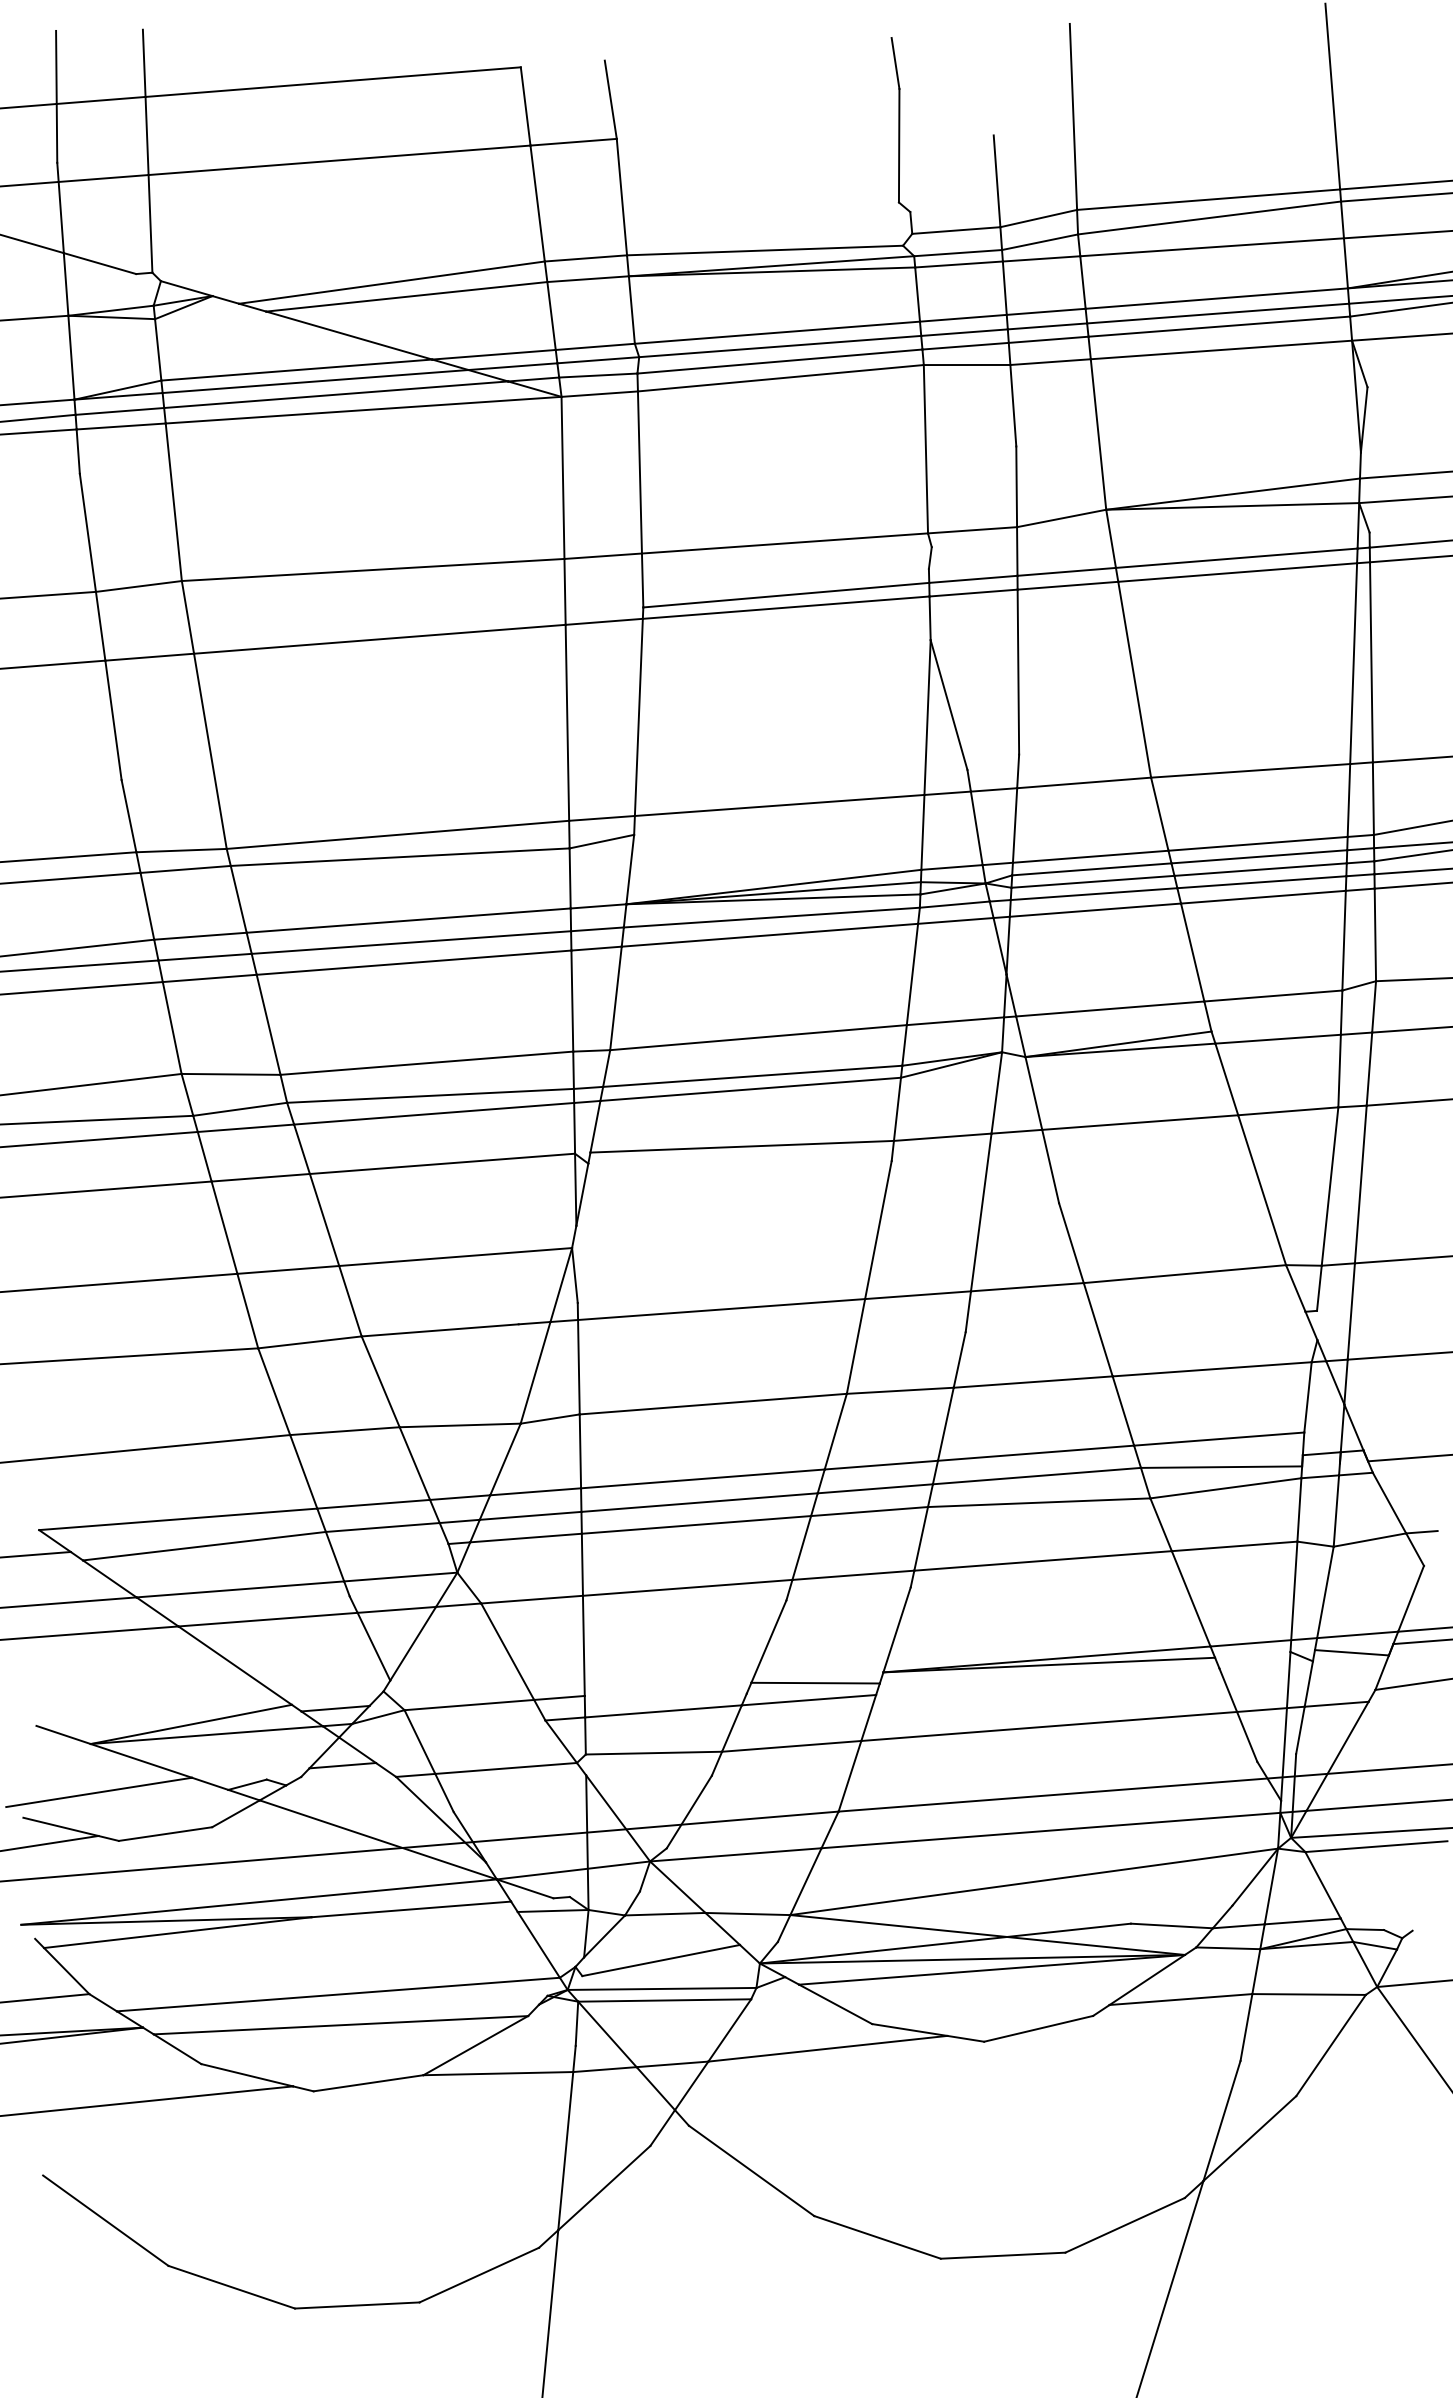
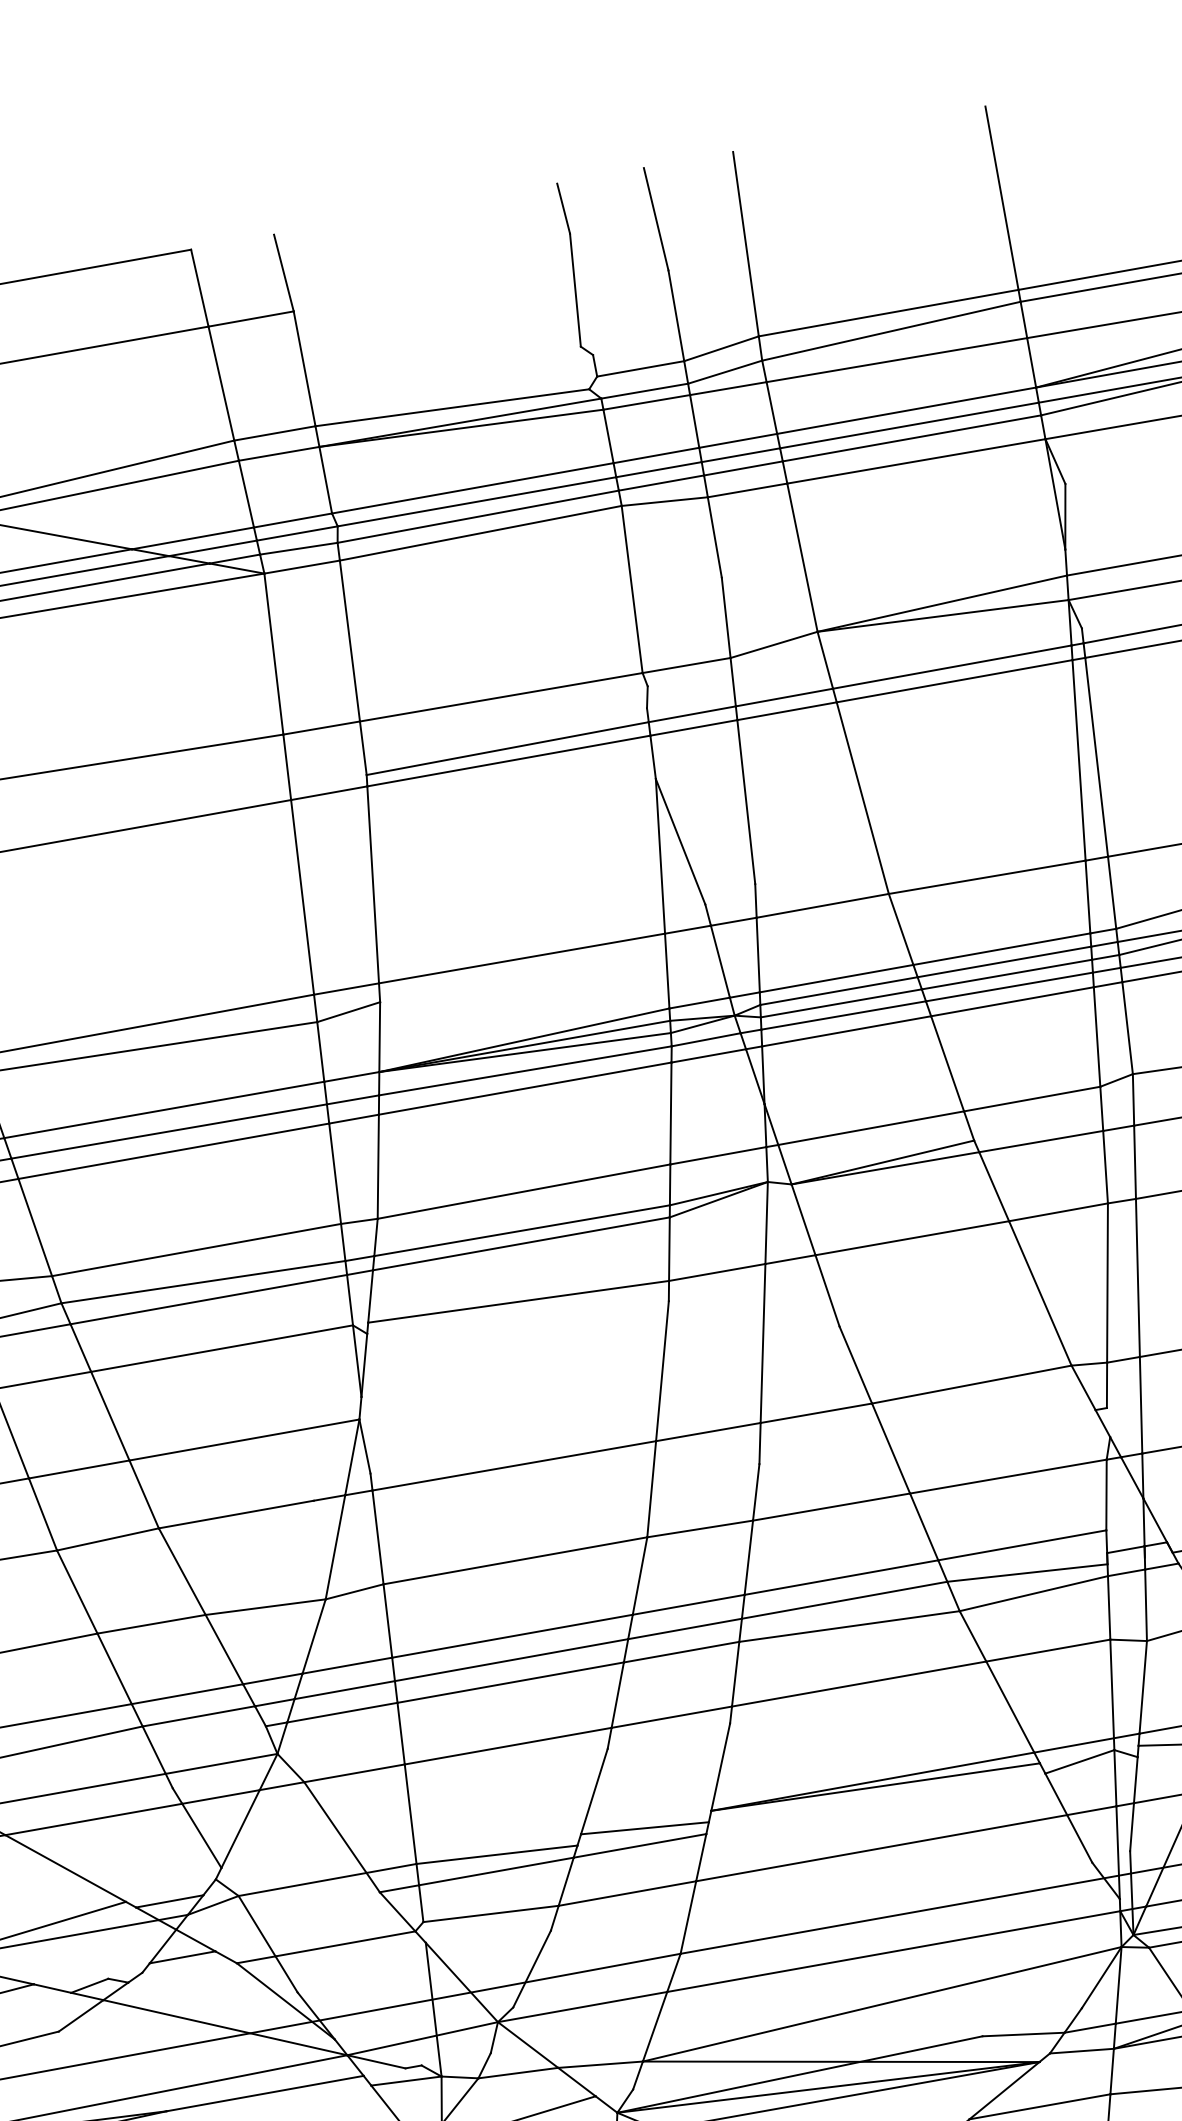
line: (986, 83) -> (656, 219), added
line: (1254, 1659) -> (1079, 1761), added
line: (665, 1694) -> (496, 1854), added

